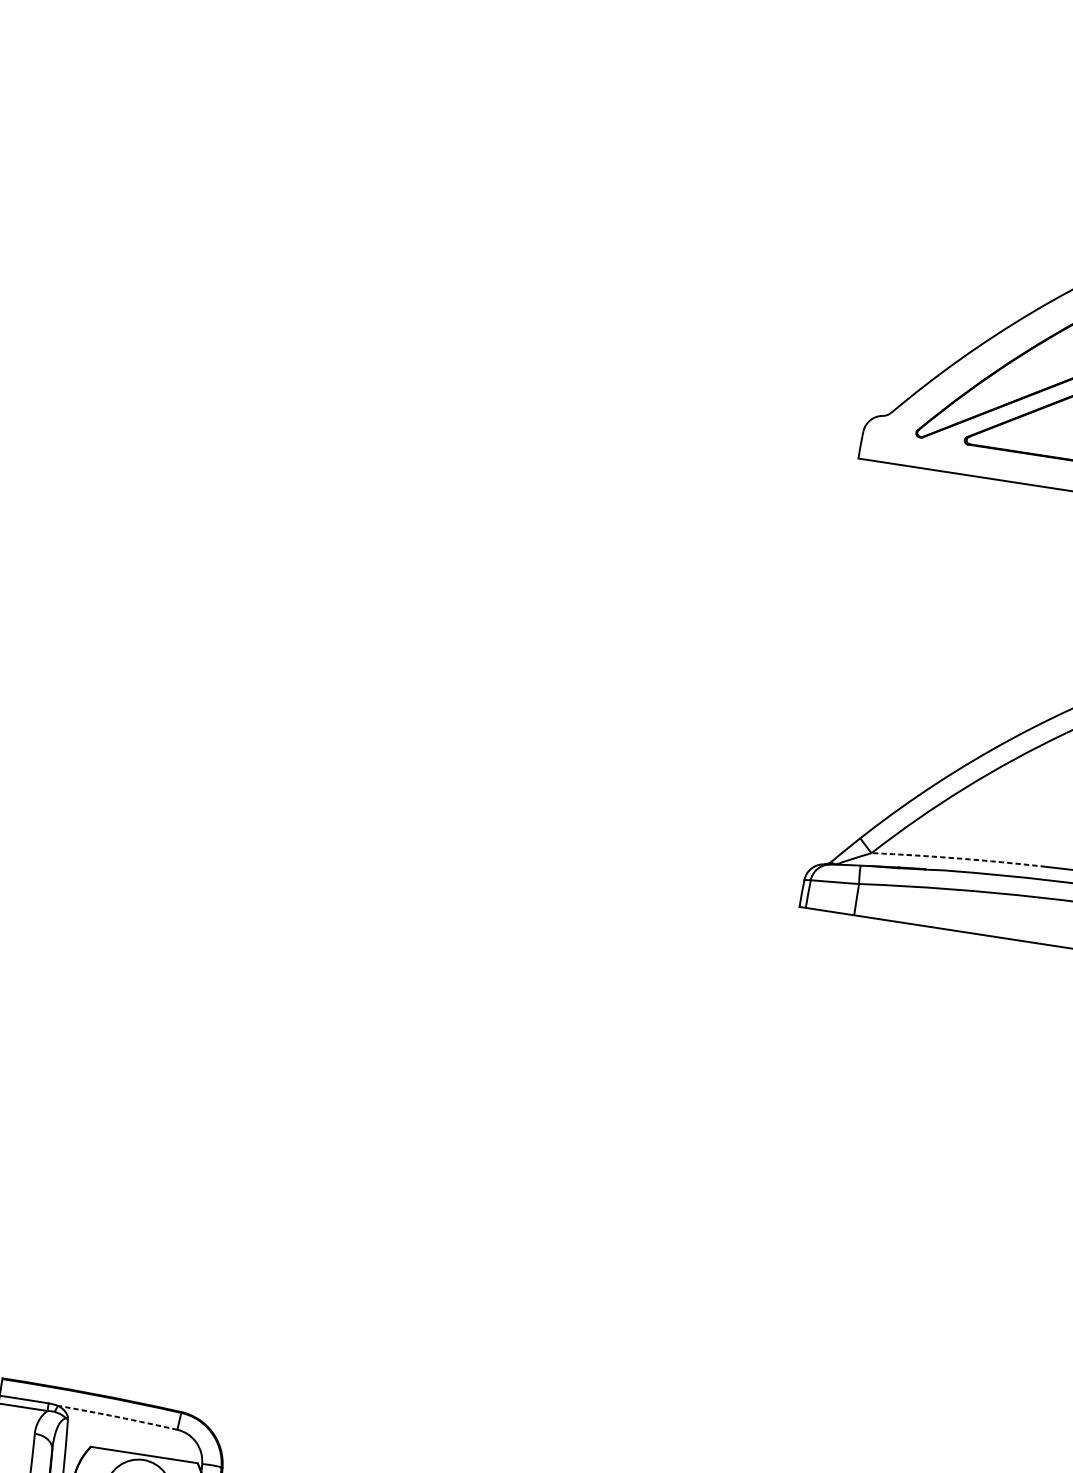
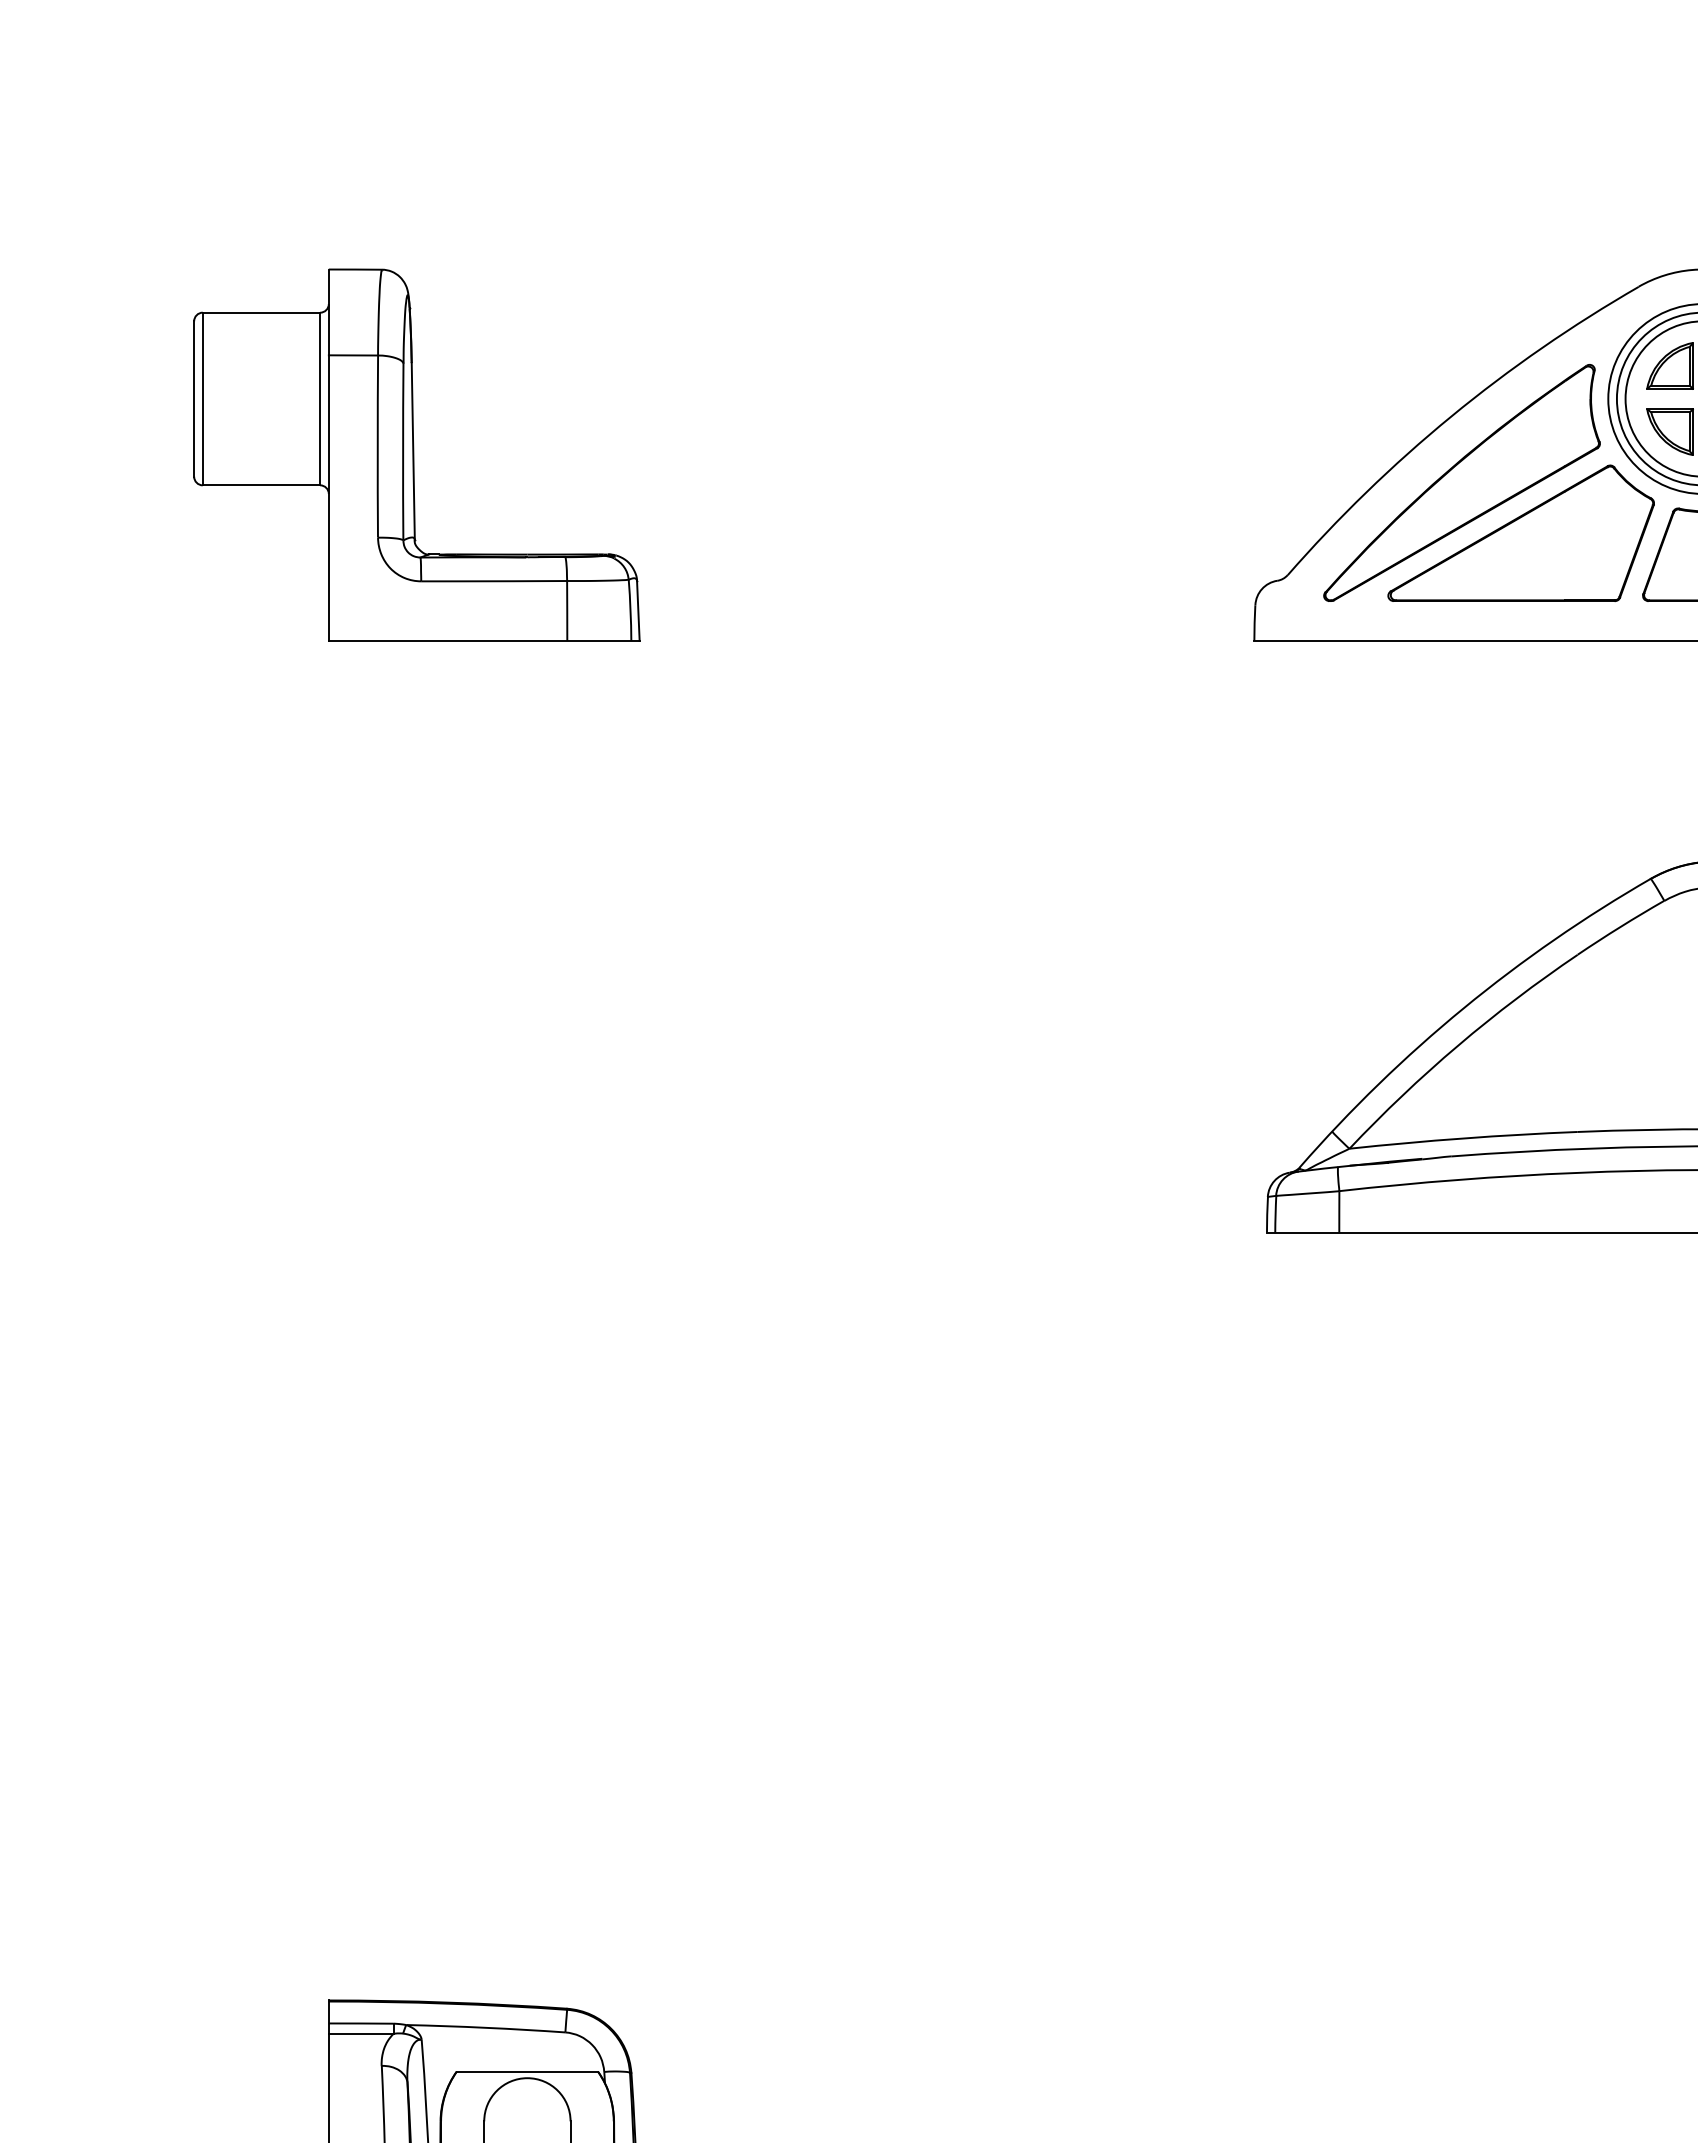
part: (247, 221) -> (416, 454), added
arc: (958, 858) -> (1463, 1138), dashed -> solid
arc: (117, 1416) -> (485, 2027), dashed -> solid

